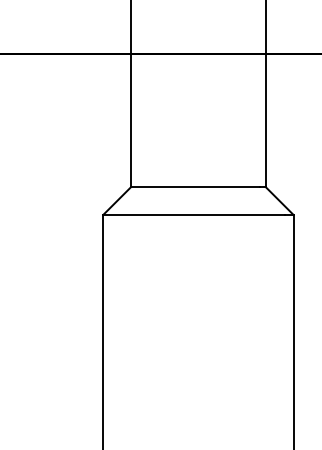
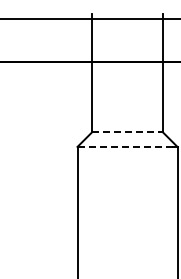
line: (194, 187) -> (125, 132), solid -> dashed
line: (194, 214) -> (125, 146), solid -> dashed

